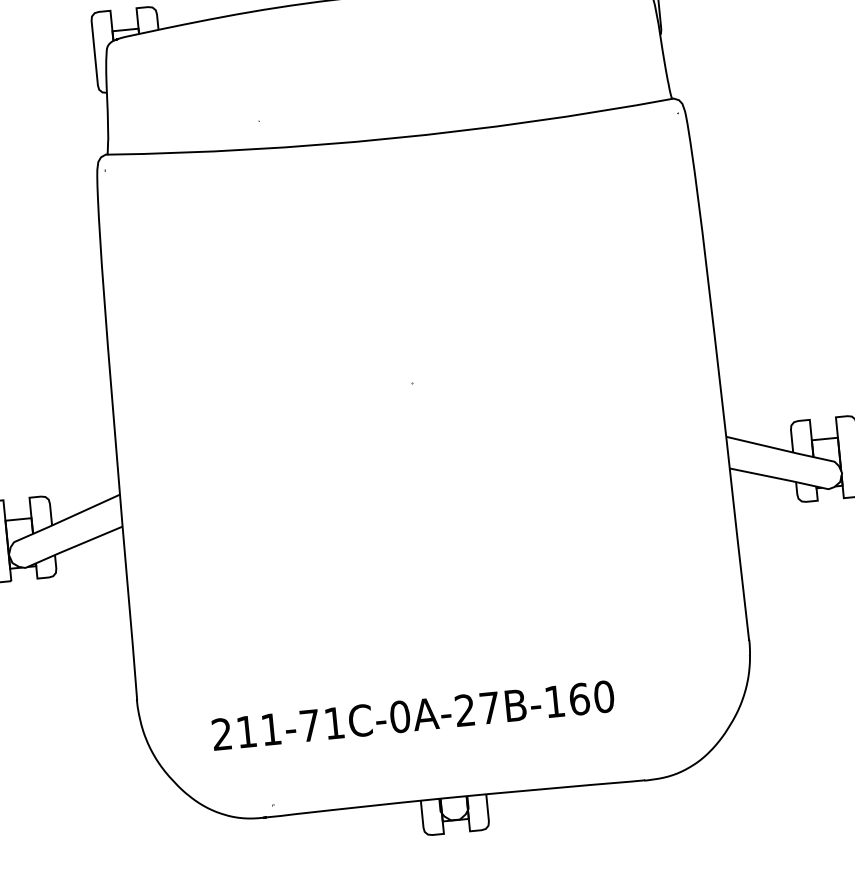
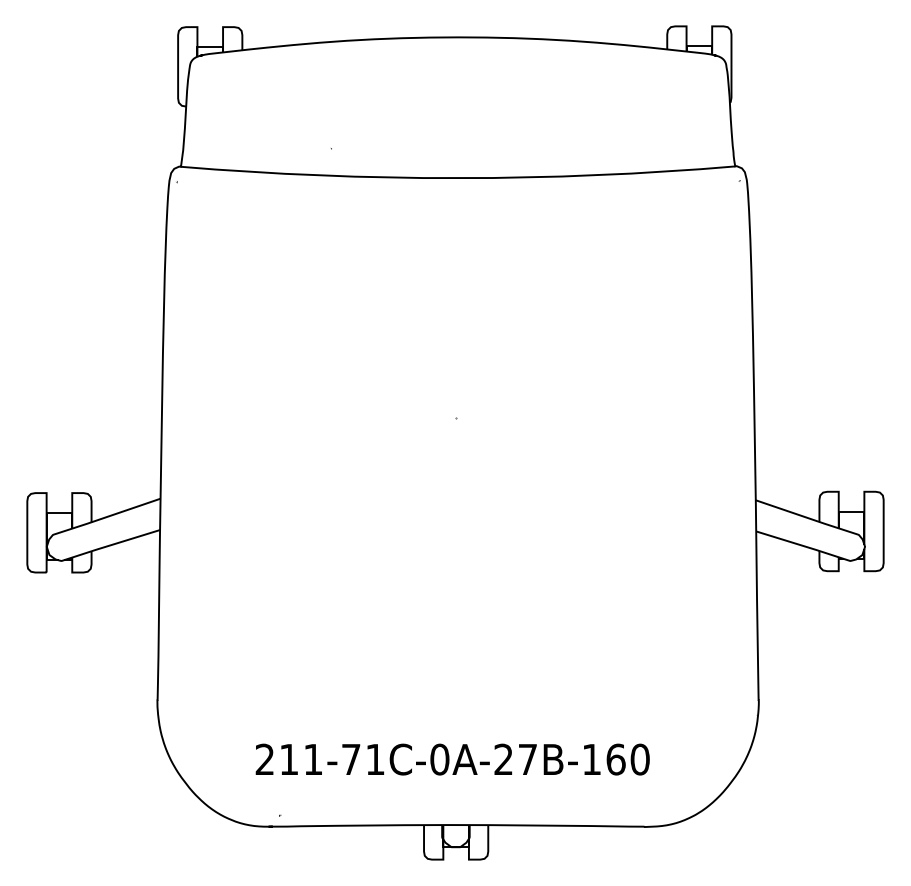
text: (412, 715) -> (452, 759), moved

